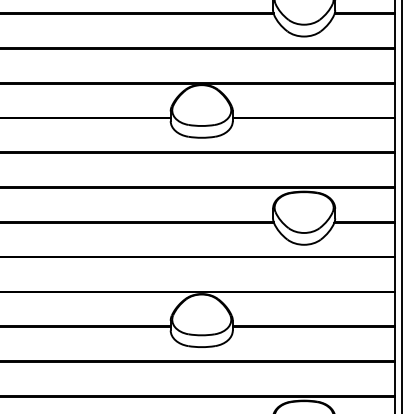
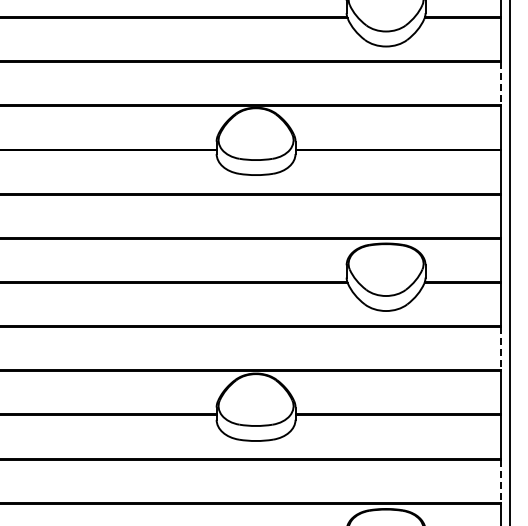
line: (395, 65) -> (501, 83), solid -> dashed
line: (395, 274) -> (501, 348), solid -> dashed
line: (395, 379) -> (501, 481), solid -> dashed

